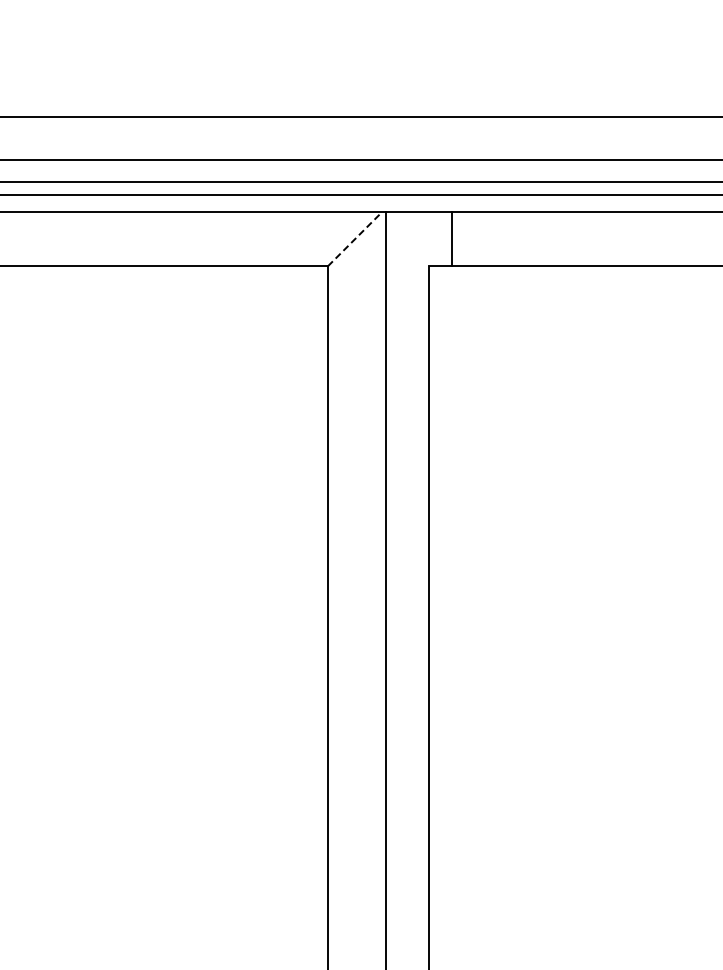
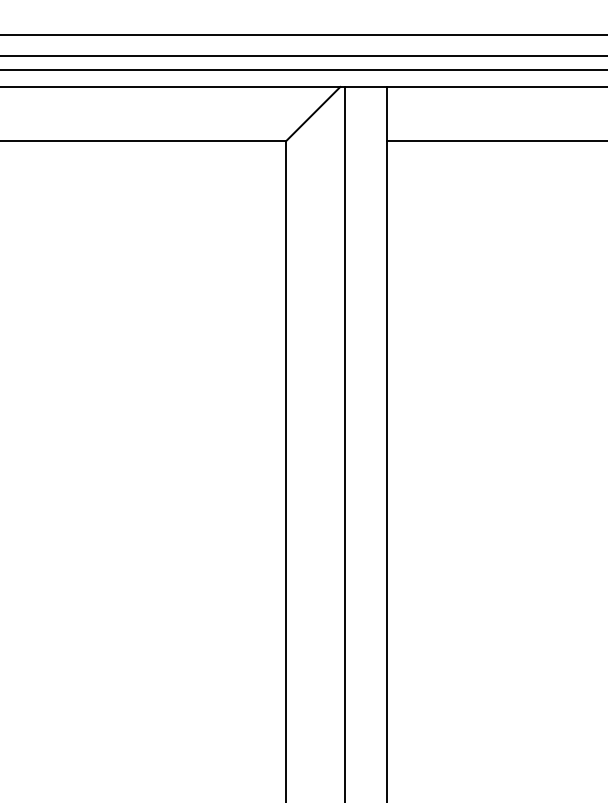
line: (355, 239) -> (314, 114), dashed -> solid
line: (451, 239) -> (387, 114), moved

